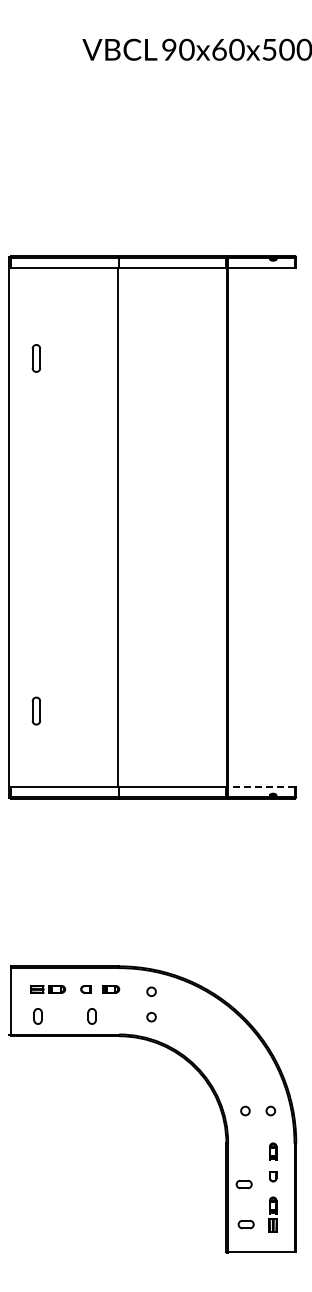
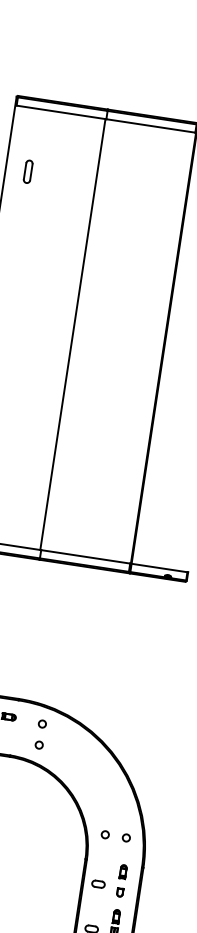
part: (36, 358) -> (28, 171), moved
line: (261, 787) -> (159, 568), dashed -> solid
part: (243, 1184) -> (97, 884), moved

